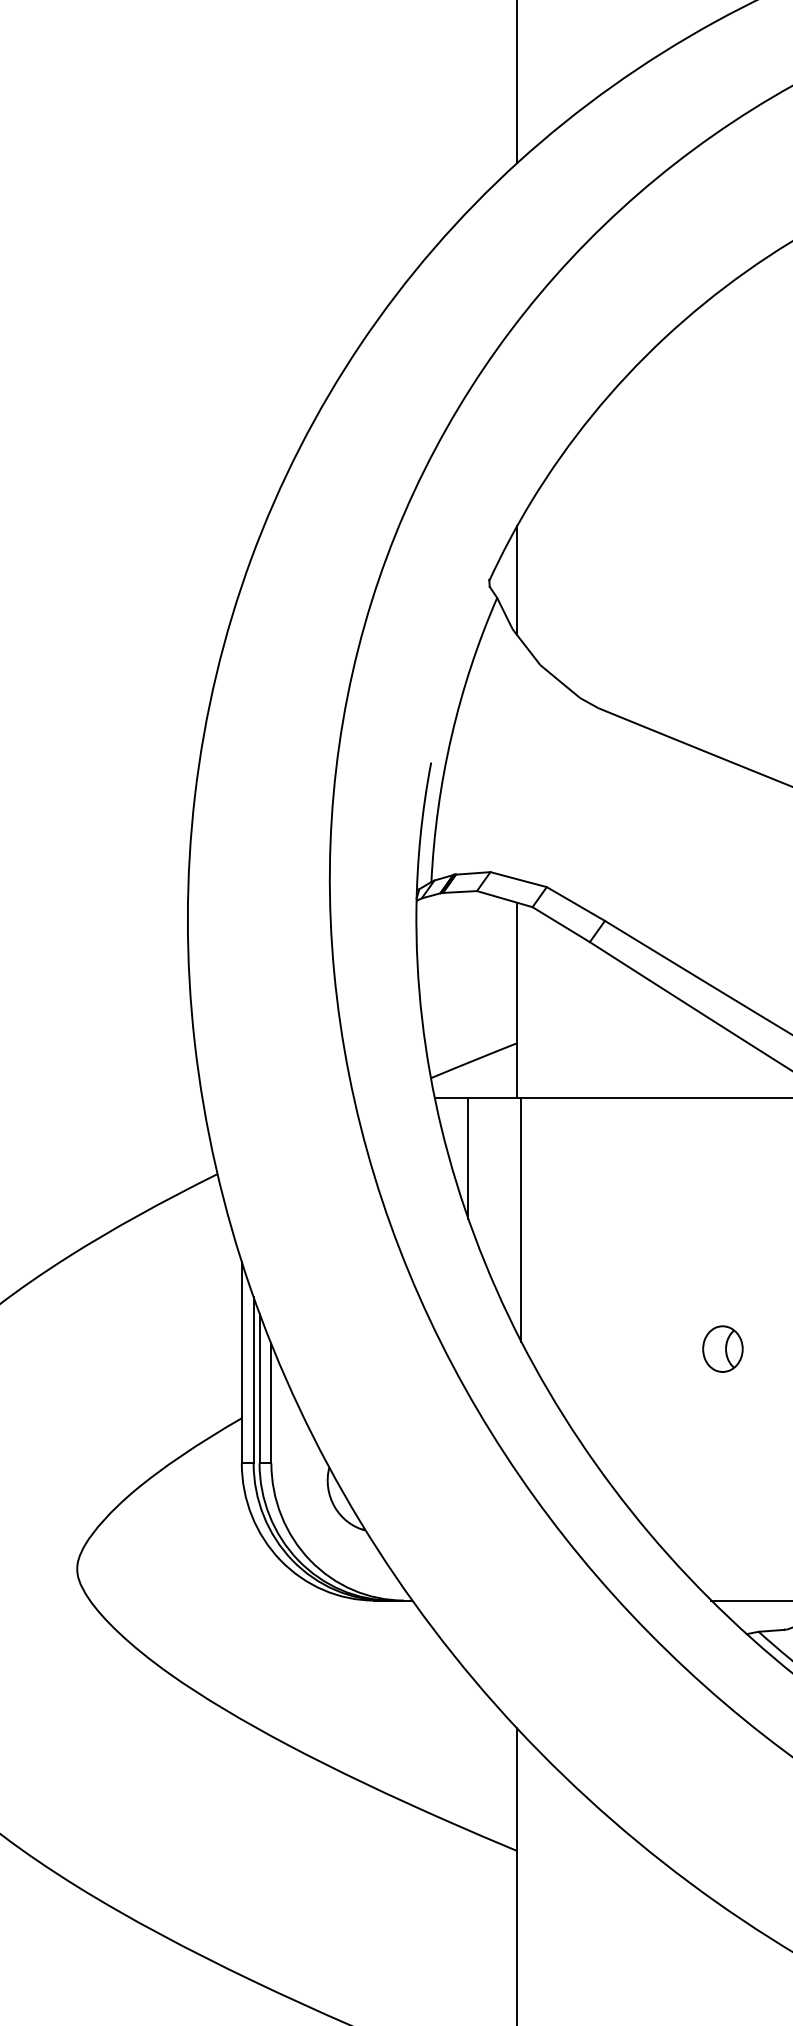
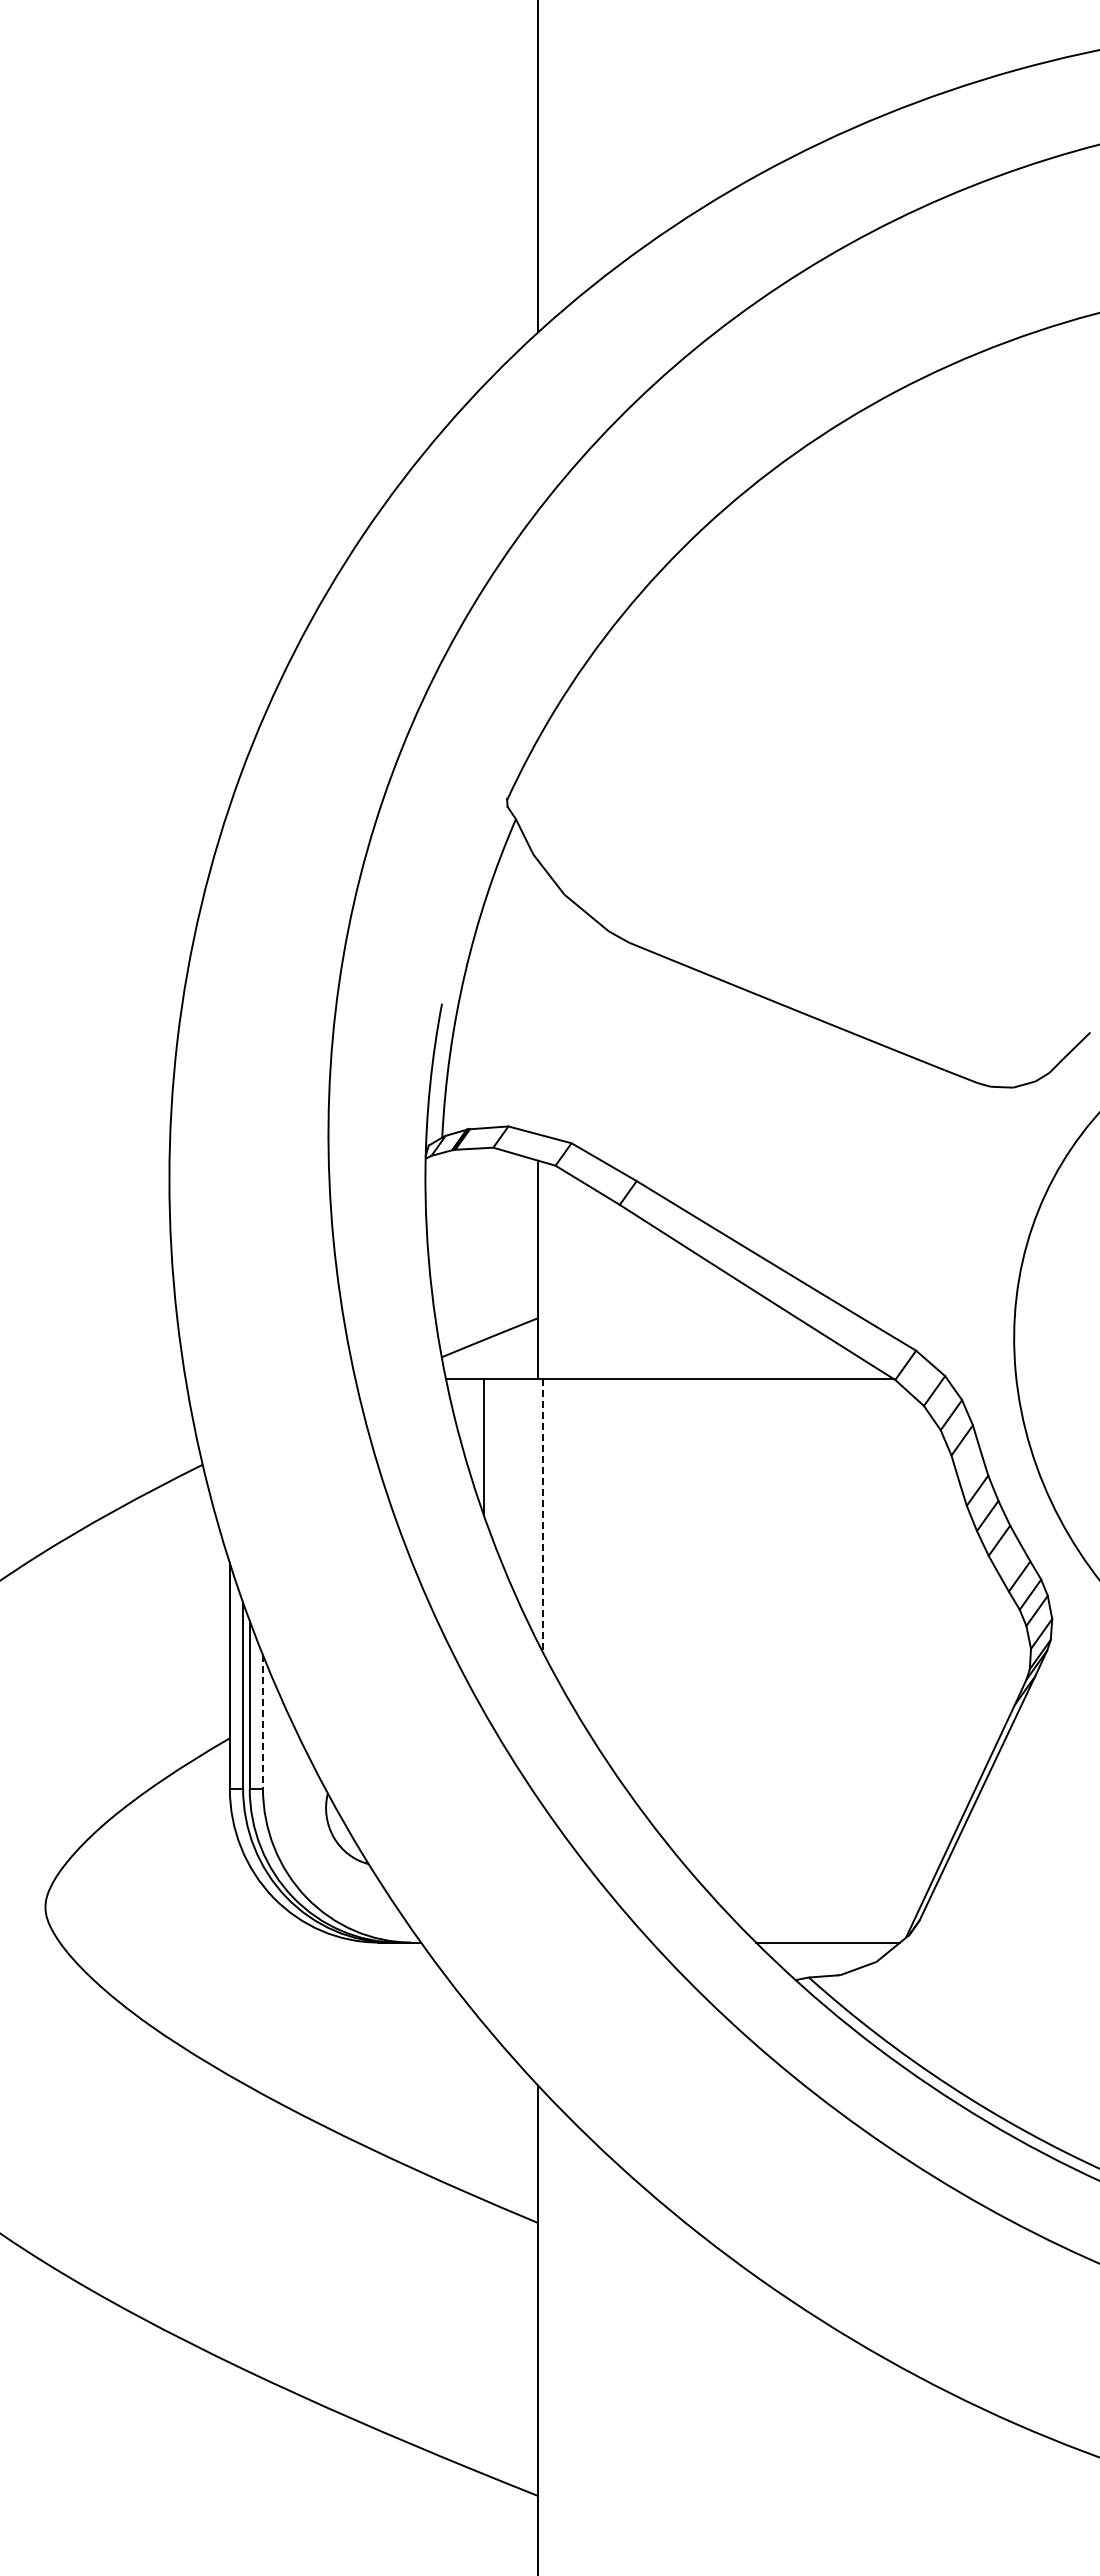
line: (517, 580) -> (538, 799), removed
line: (521, 1220) -> (543, 1516), solid -> dashed
part: (722, 1348) -> (768, 1660), removed
line: (271, 1404) -> (263, 1722), solid -> dashed

